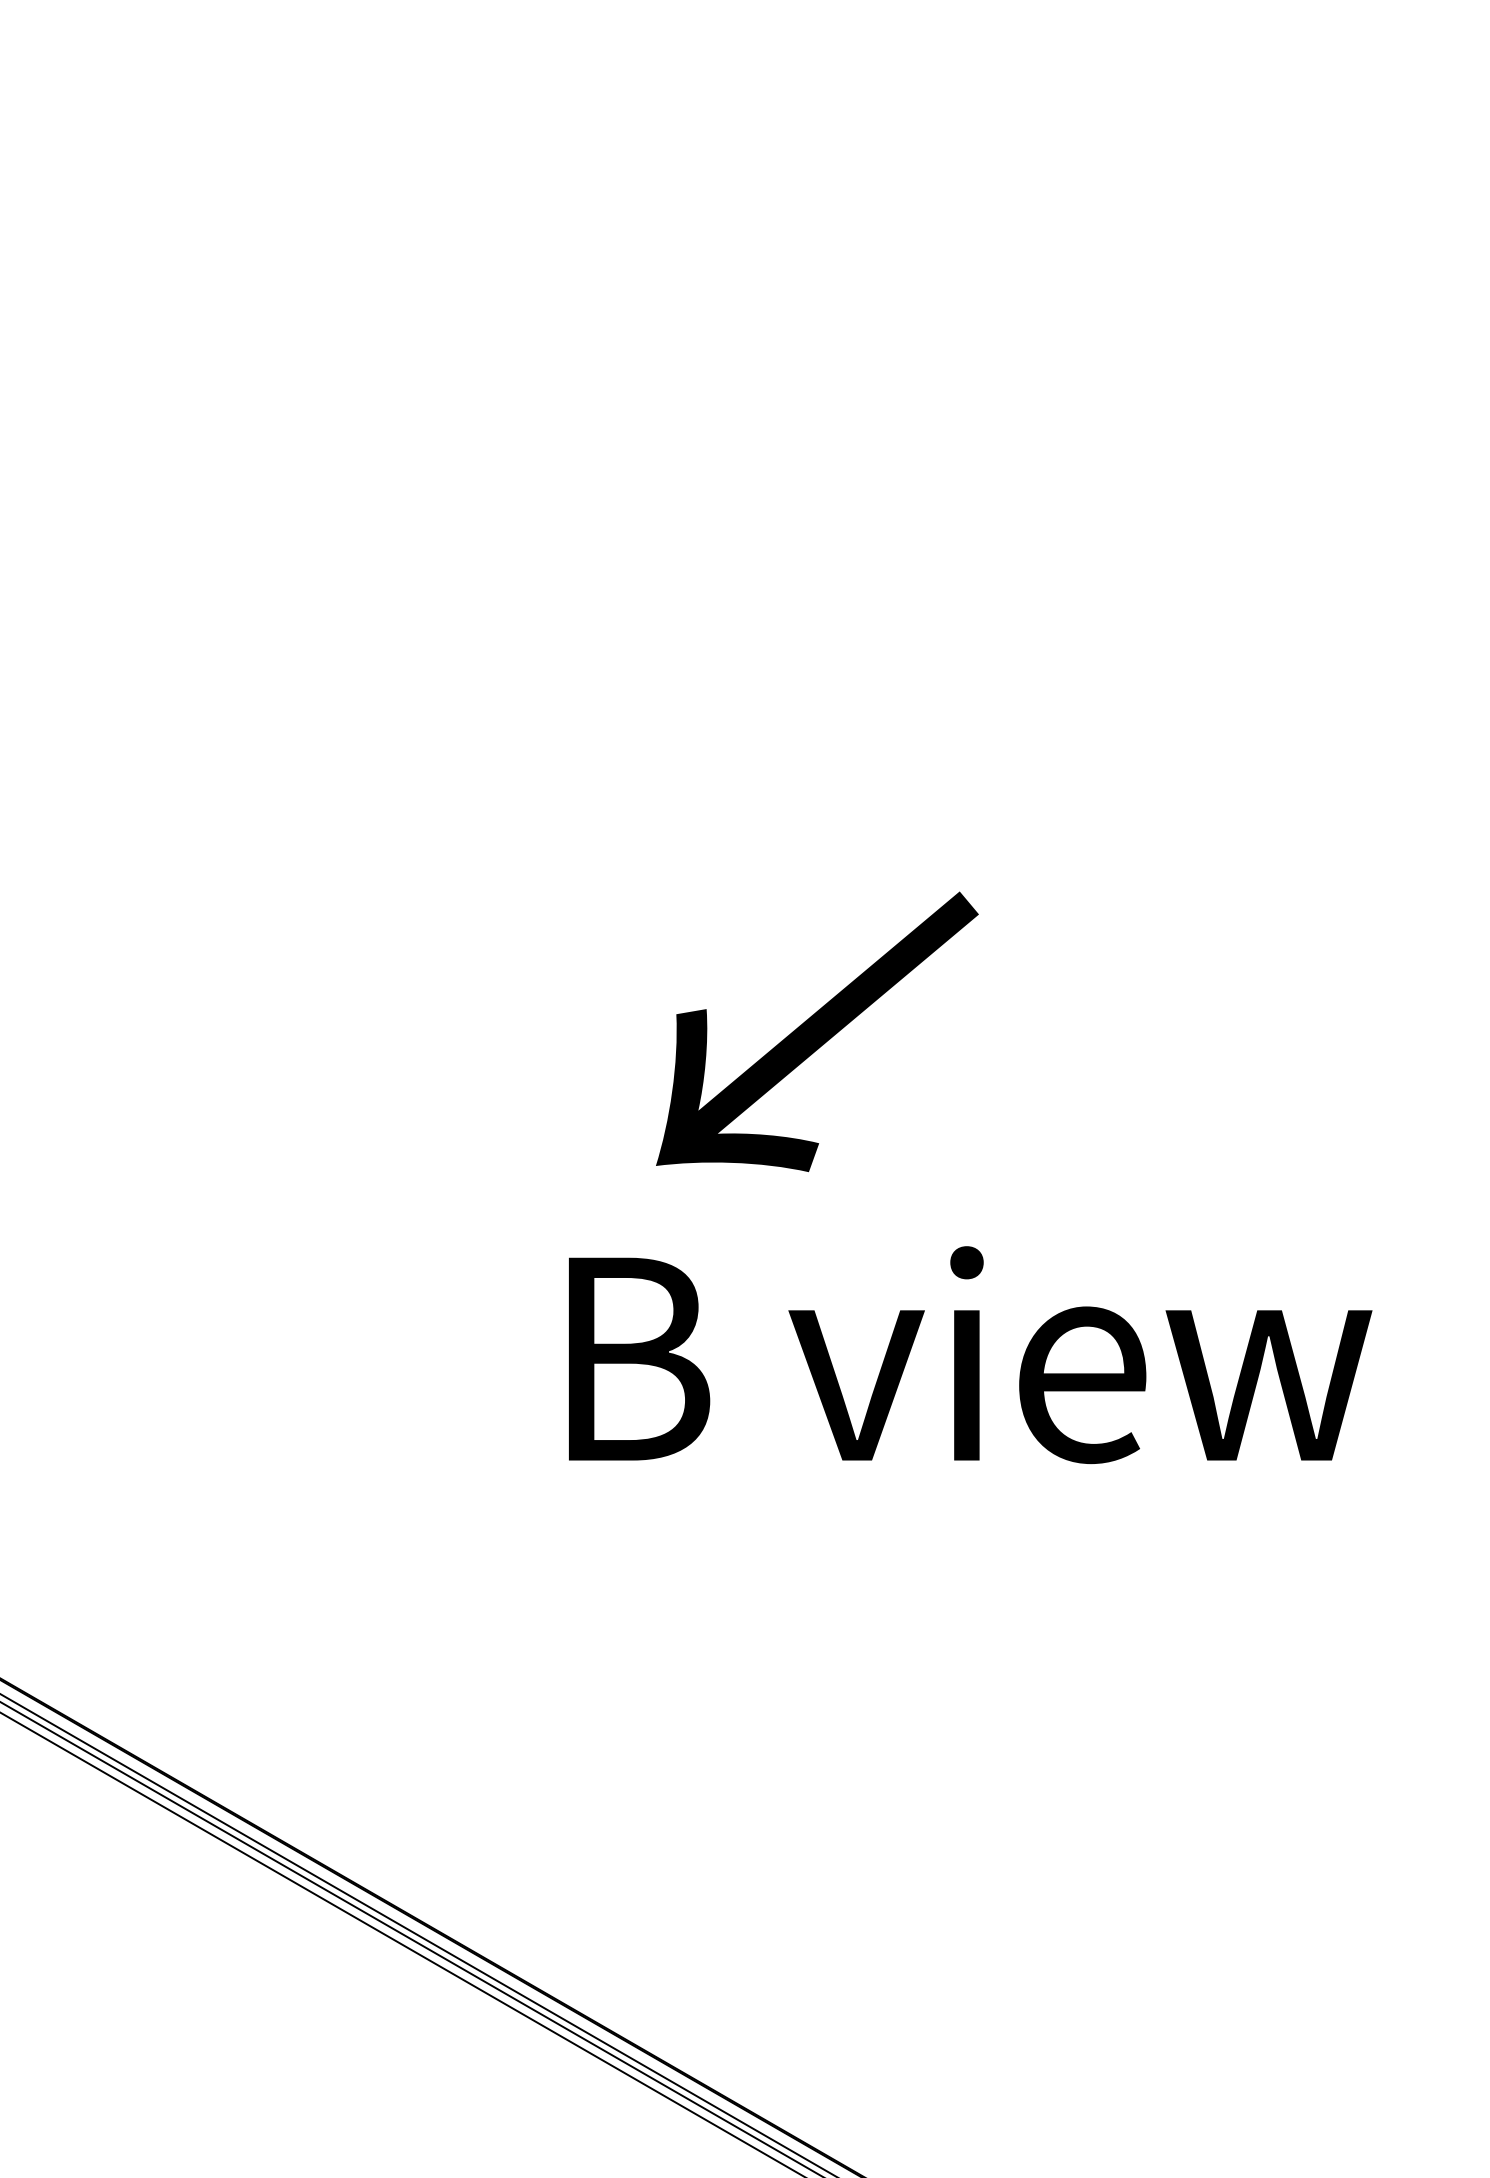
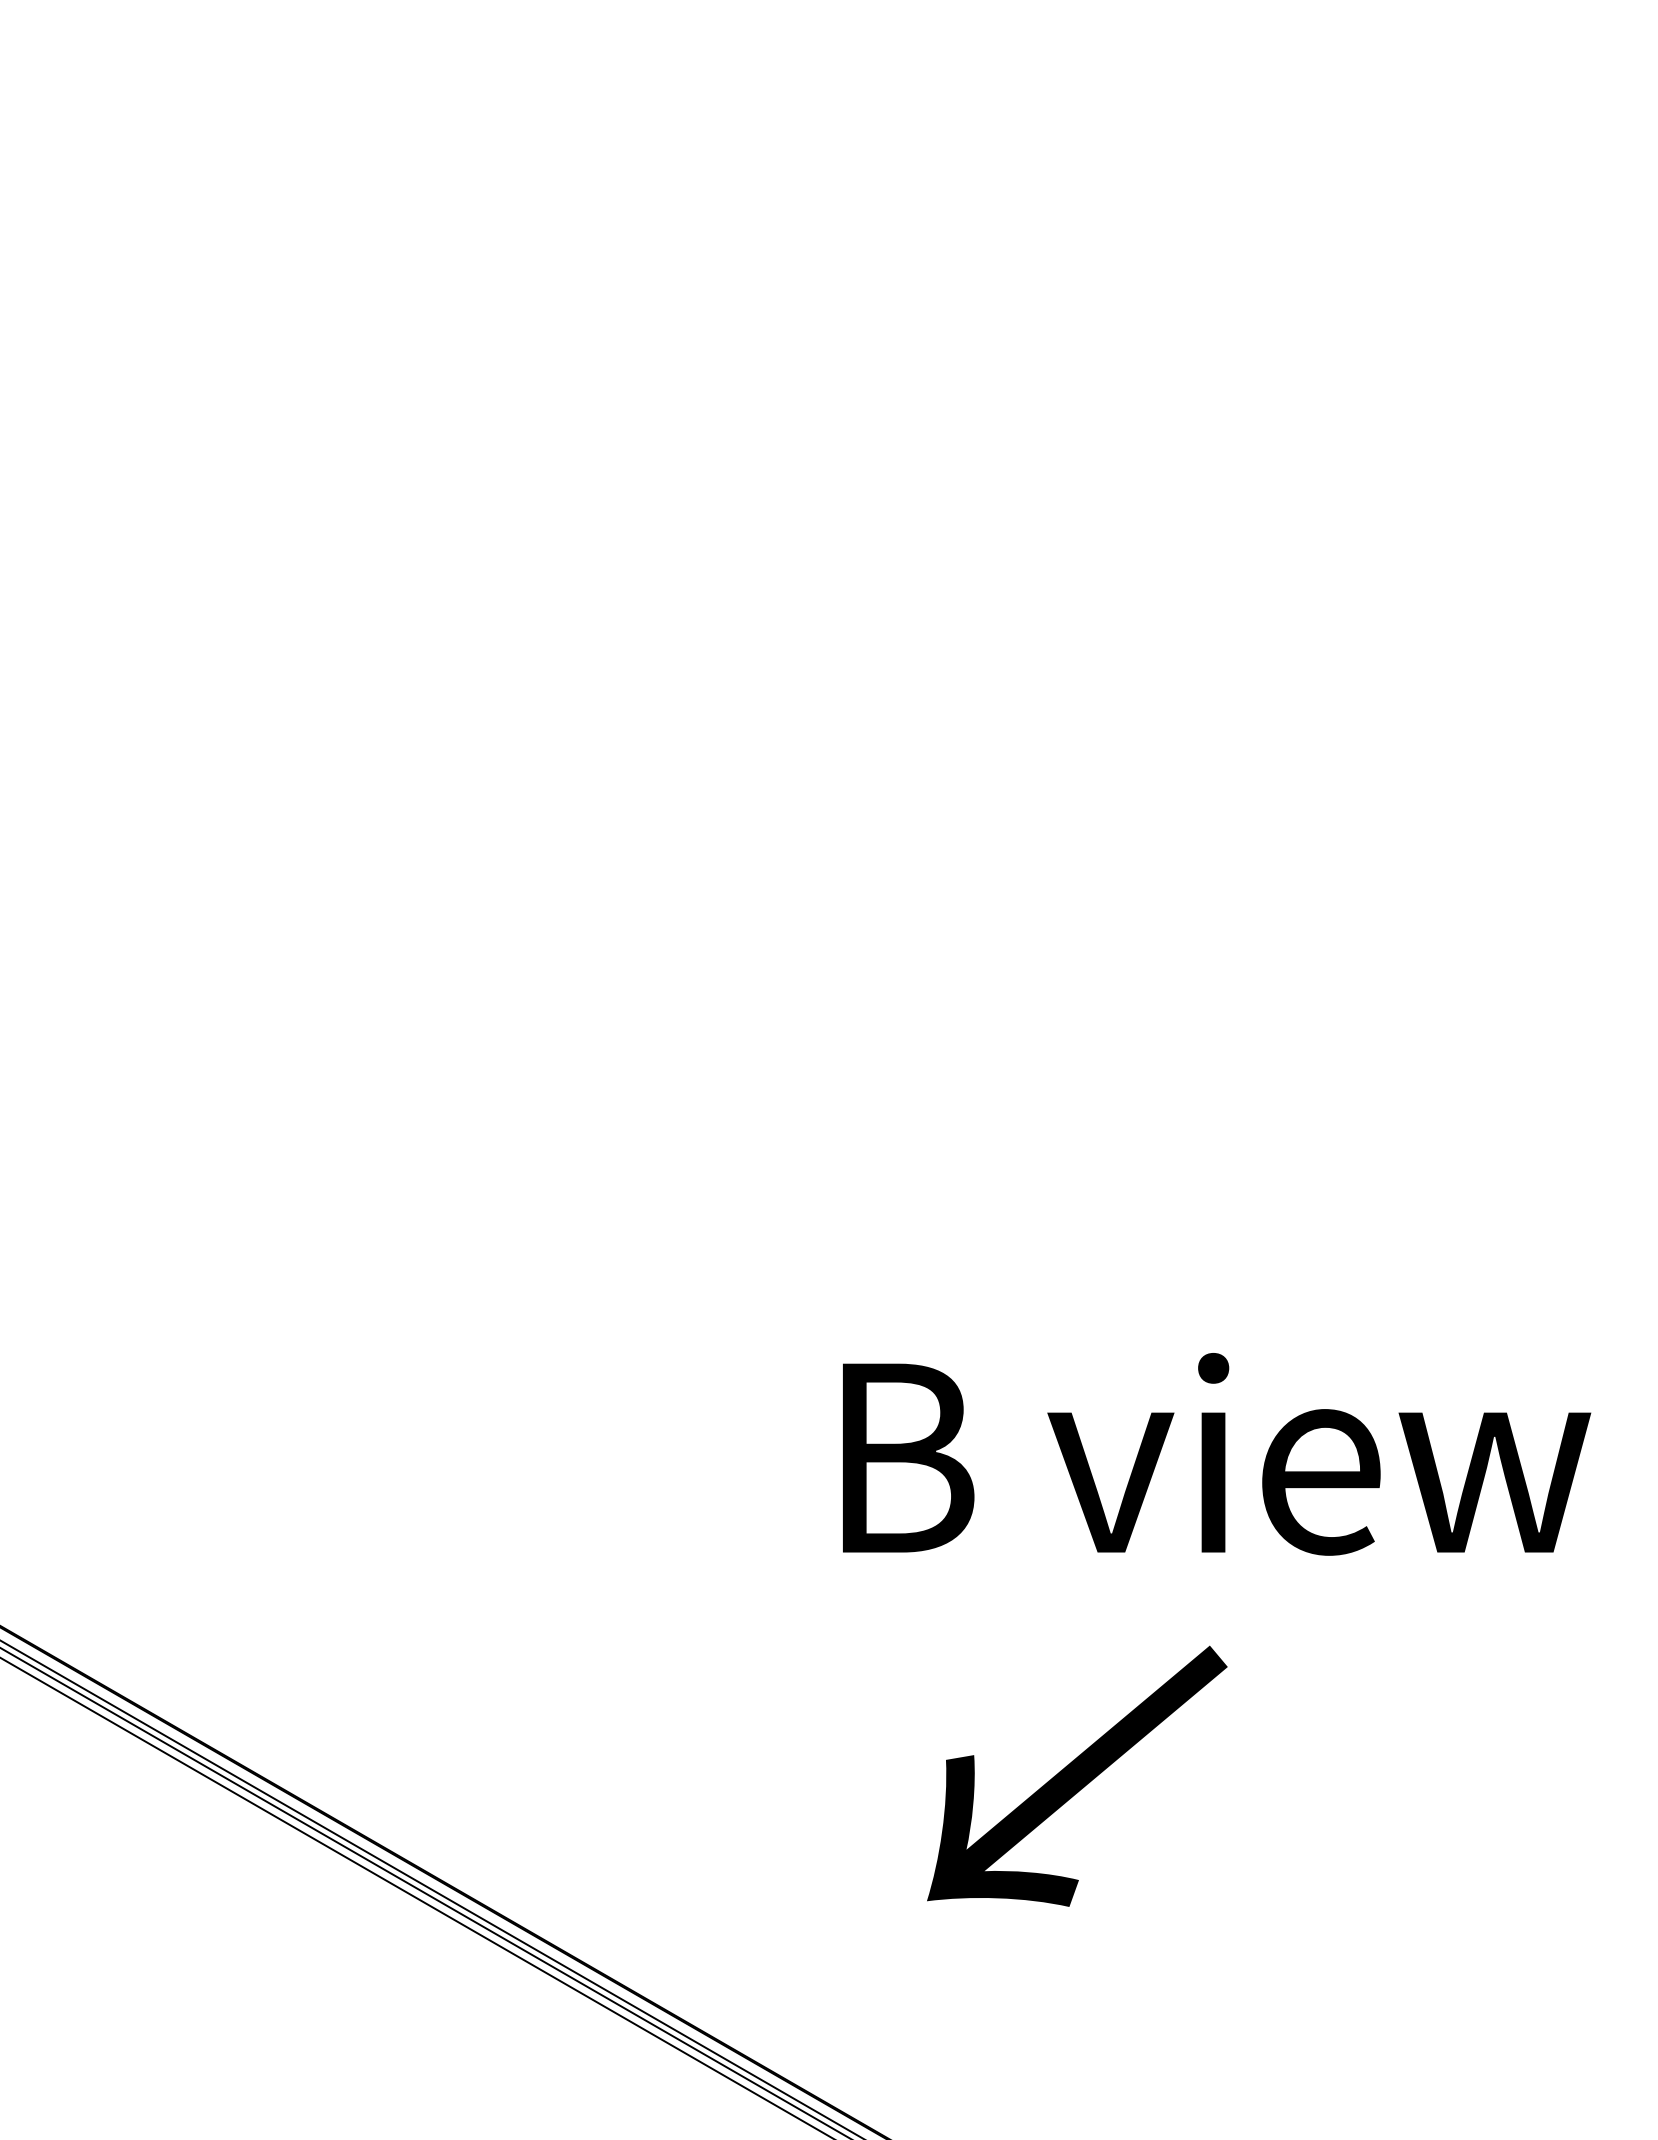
text: (817, 1030) -> (1077, 1775), moved
text: (971, 1355) -> (1217, 1454), moved

